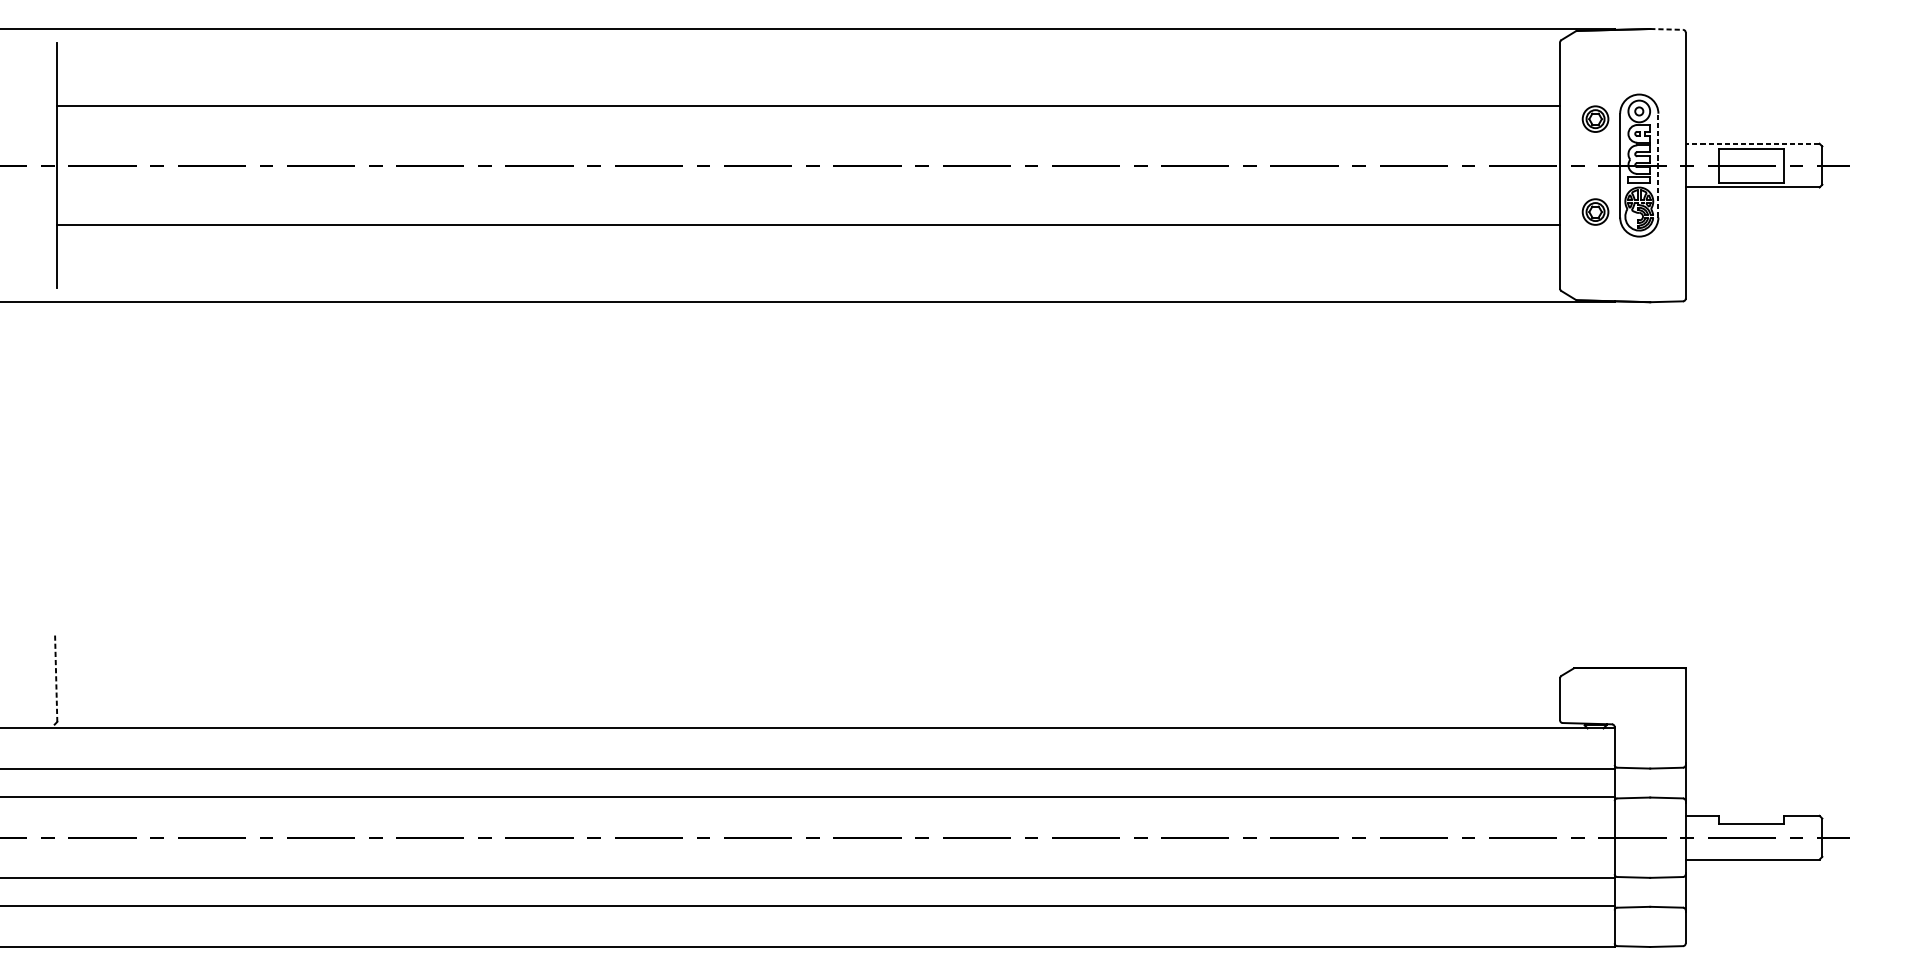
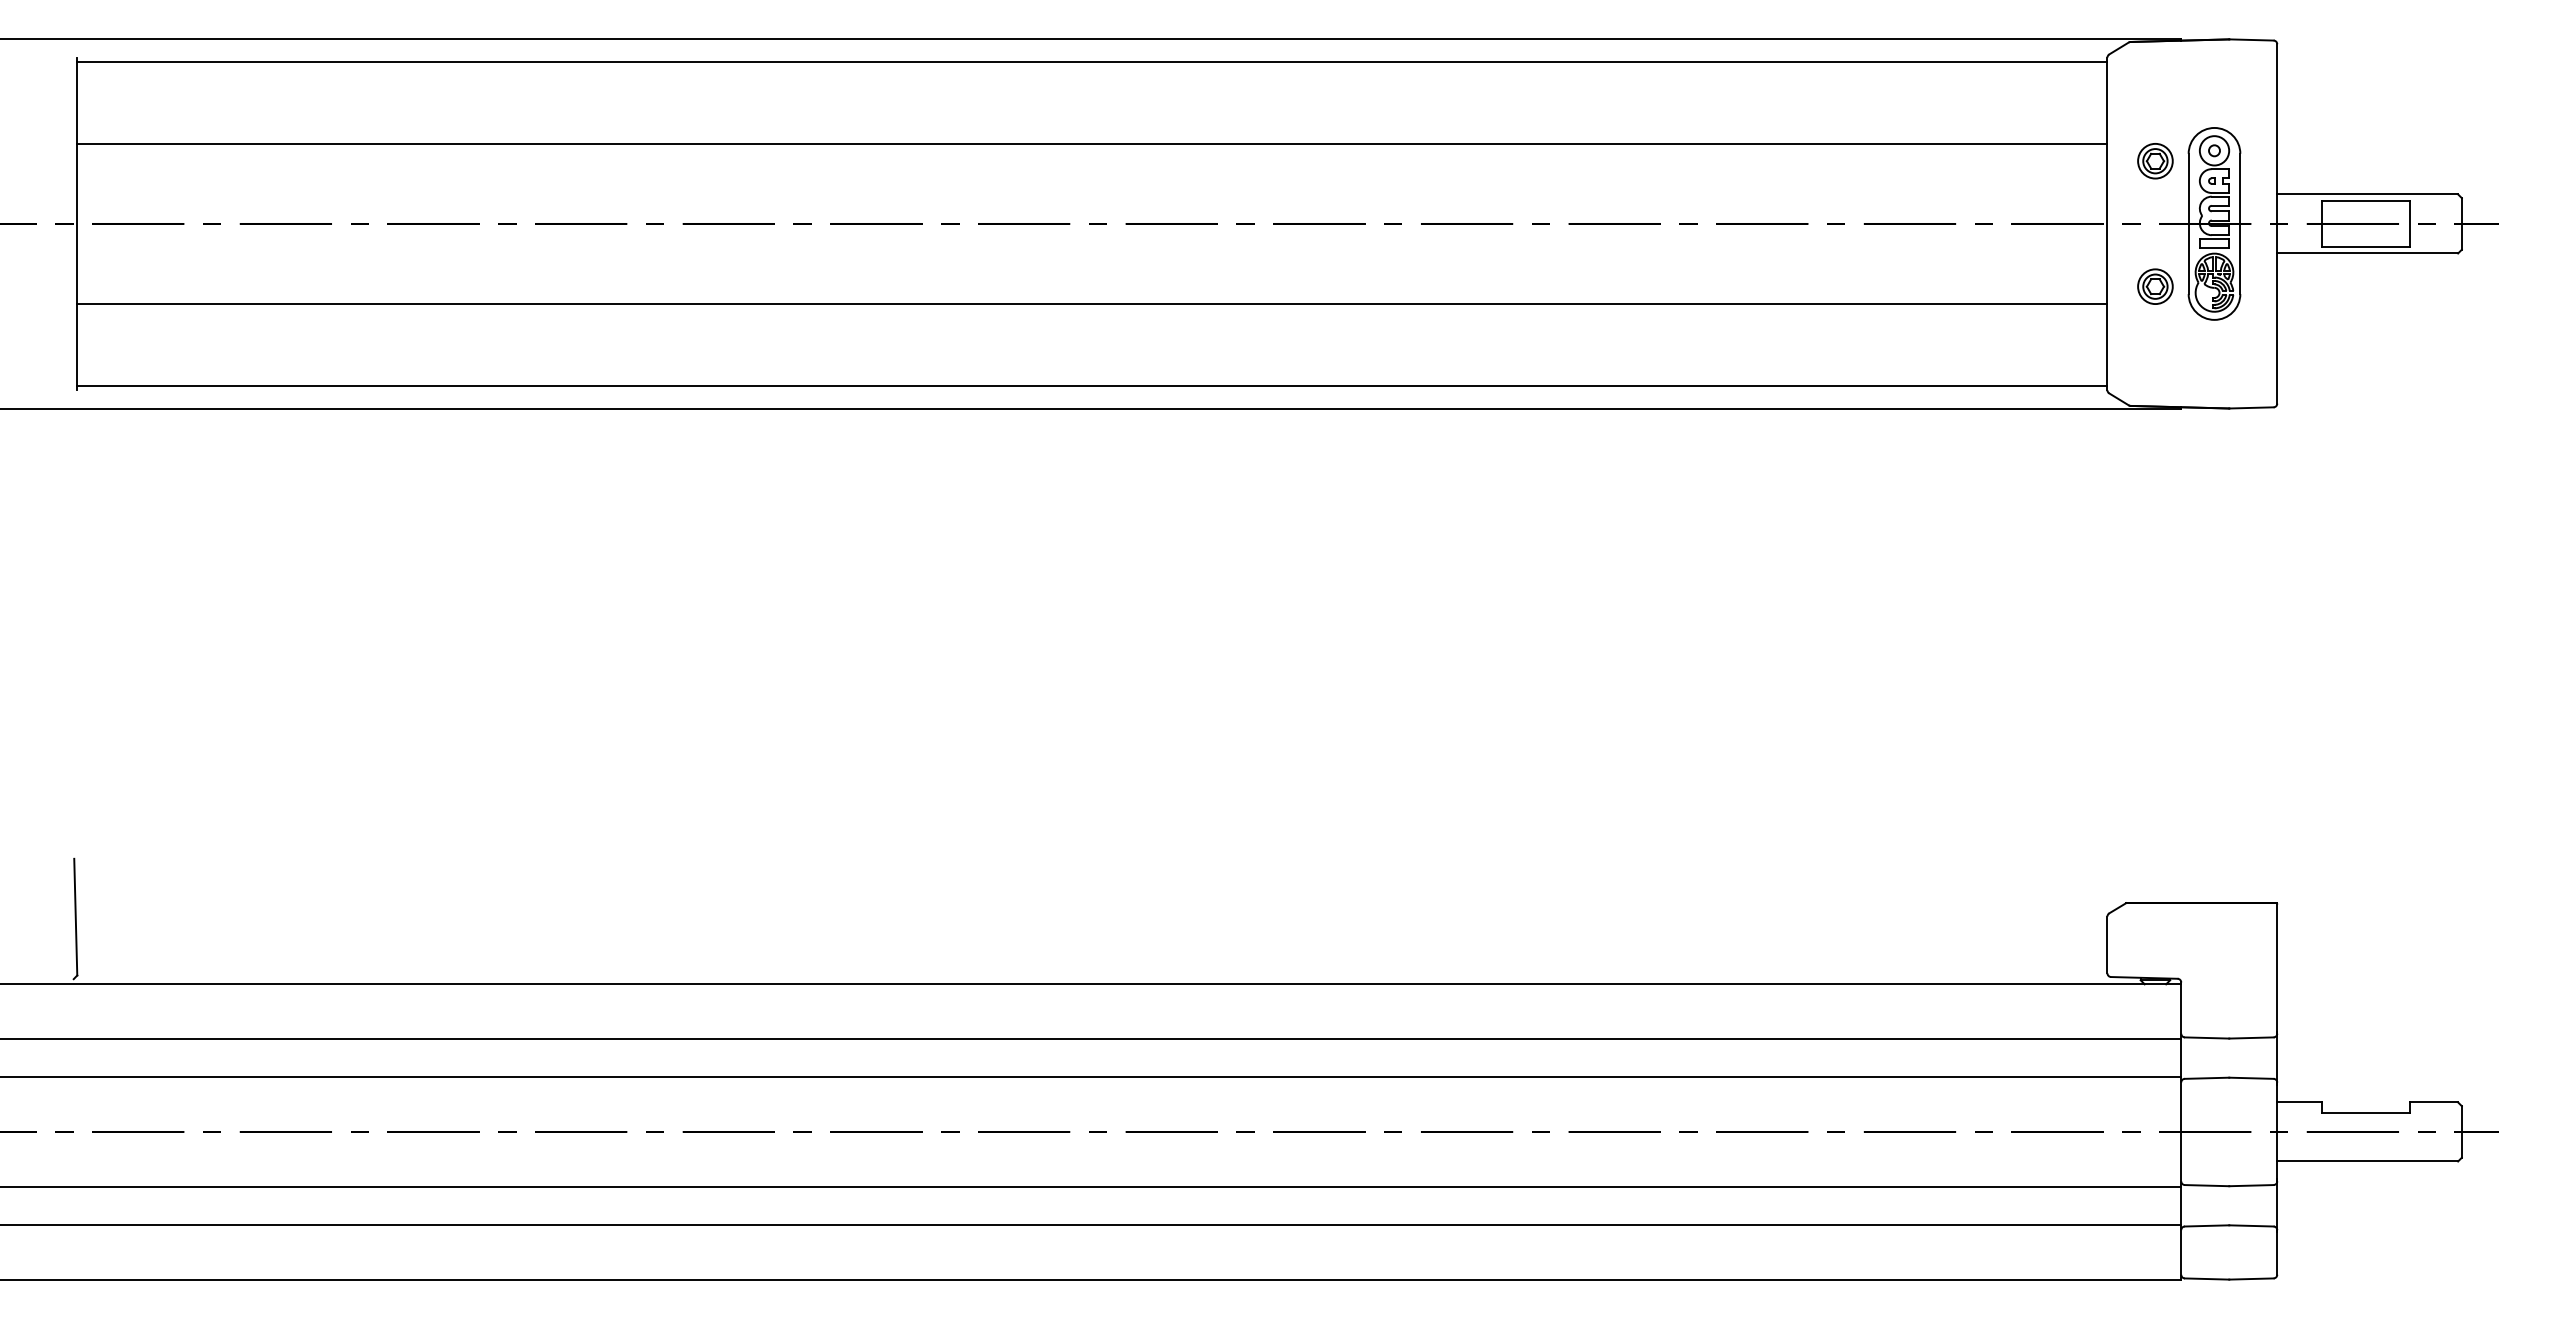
line: (1666, 29) -> (2251, 39), dashed -> solid
line: (808, 45) -> (1092, 61), added
line: (1752, 143) -> (2367, 194), dashed -> solid
line: (1658, 165) -> (2240, 223), dashed -> solid
line: (808, 285) -> (1092, 386), added
line: (56, 678) -> (75, 917), dashed -> solid

